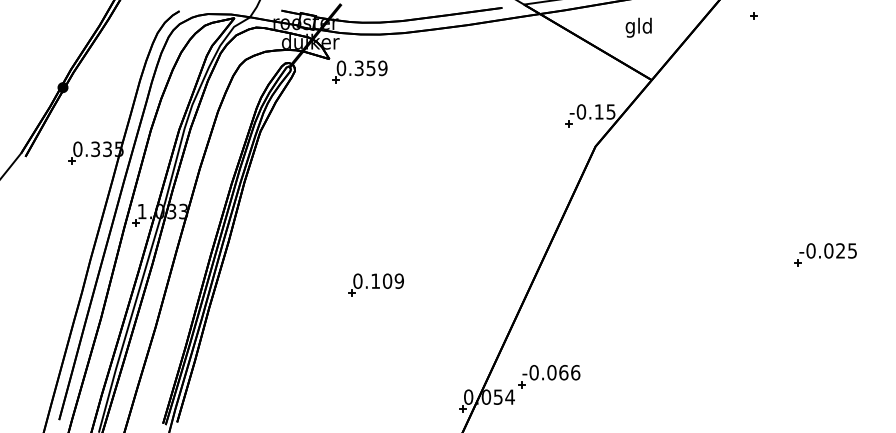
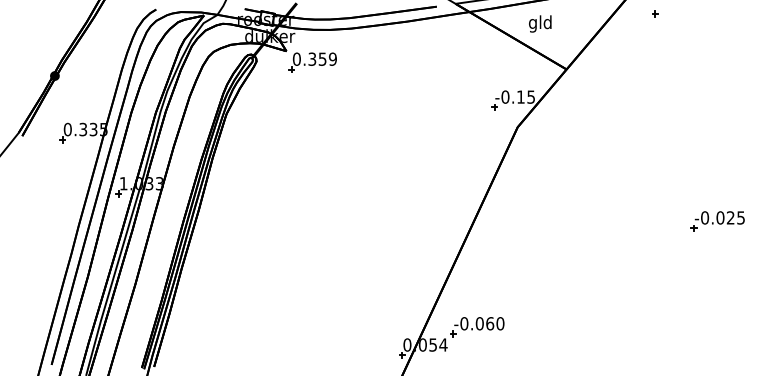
text: (639, 27) -> (540, 23), moved
part: (375, 284) -> (326, 247), removed
text: (575, 372) -> (500, 323), -0.066 -> -0.060

